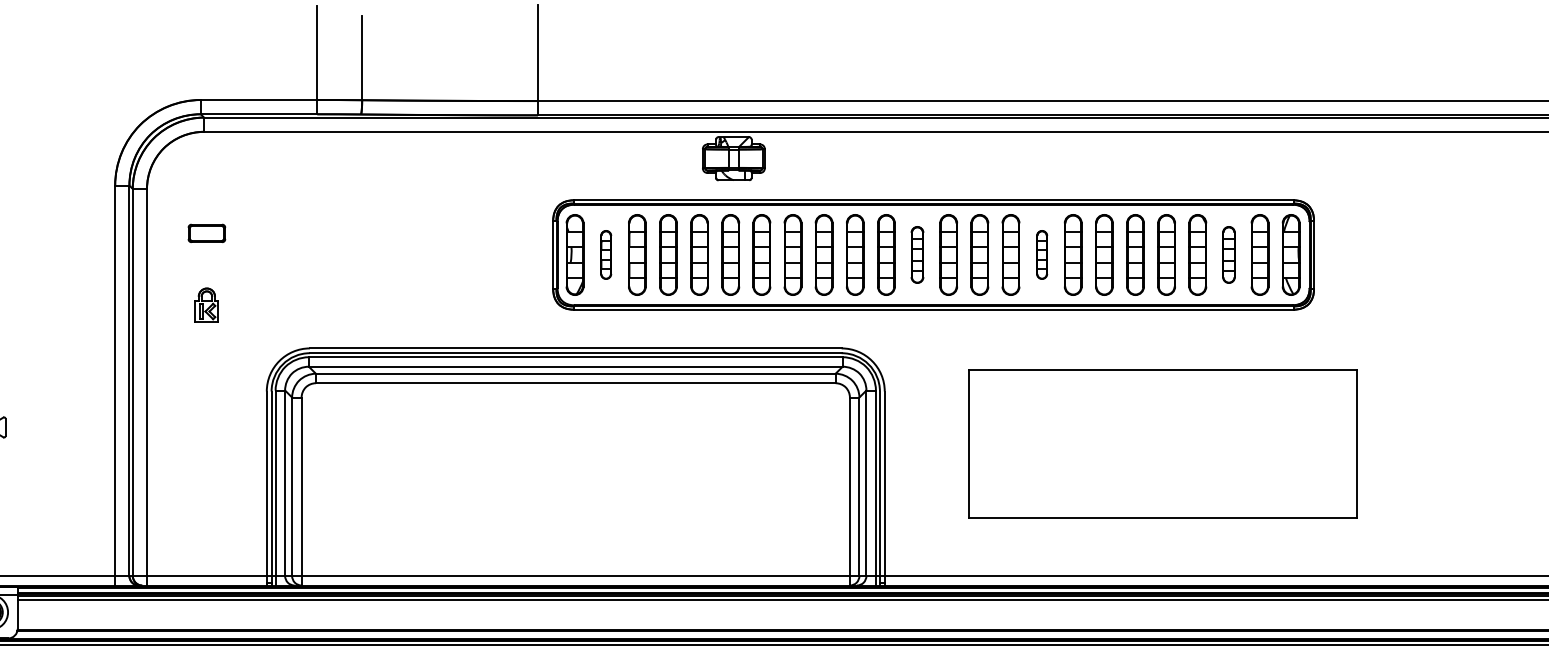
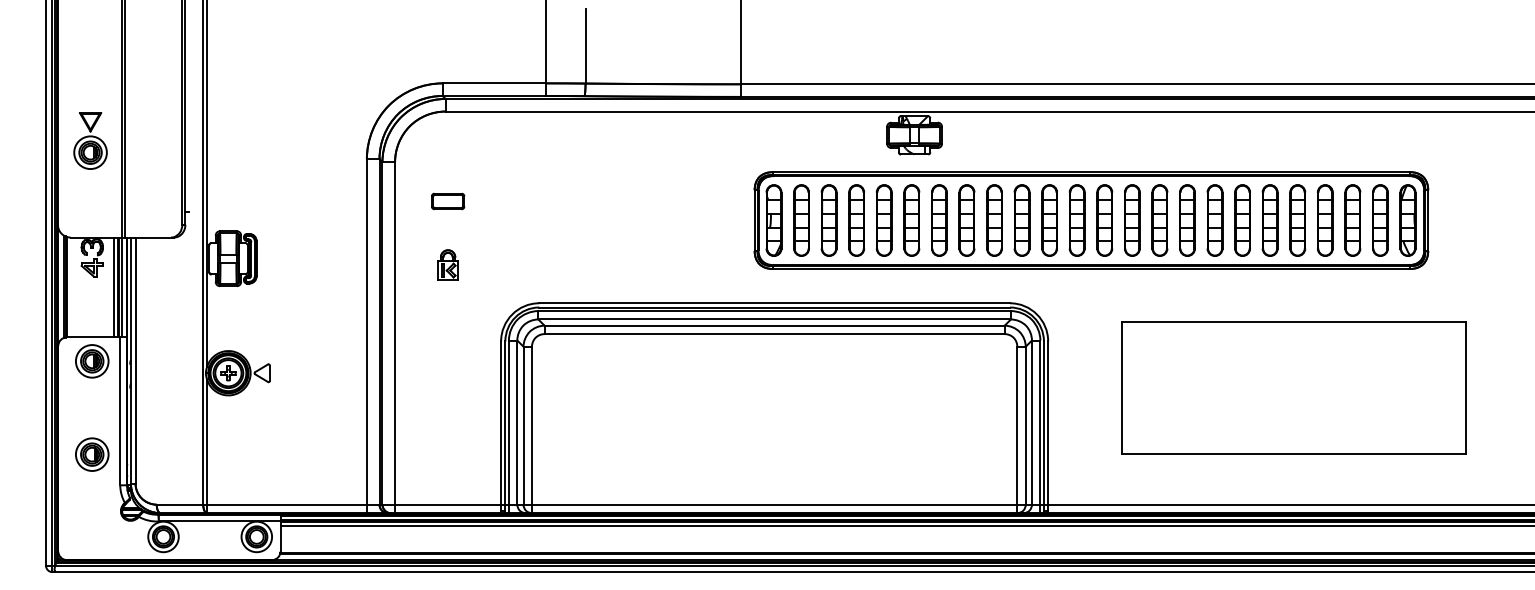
part: (606, 254) -> (801, 220), size x1.67
part: (916, 254) -> (1076, 220), size x1.43
part: (1042, 254) -> (1187, 220), size x1.67
part: (1228, 254) -> (1352, 220), size x1.43

